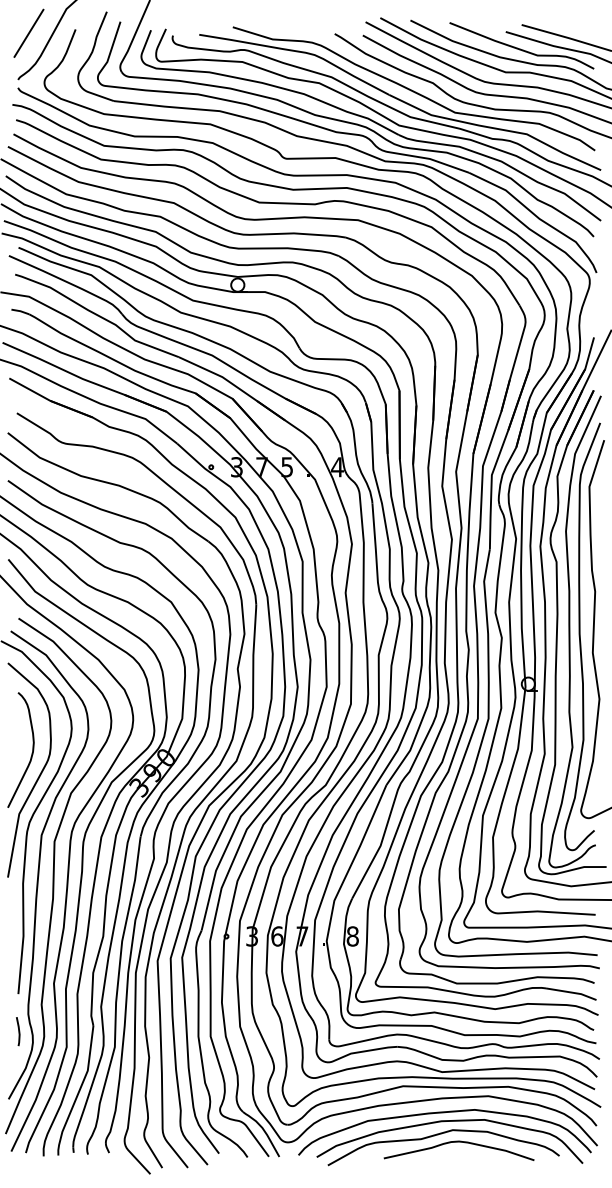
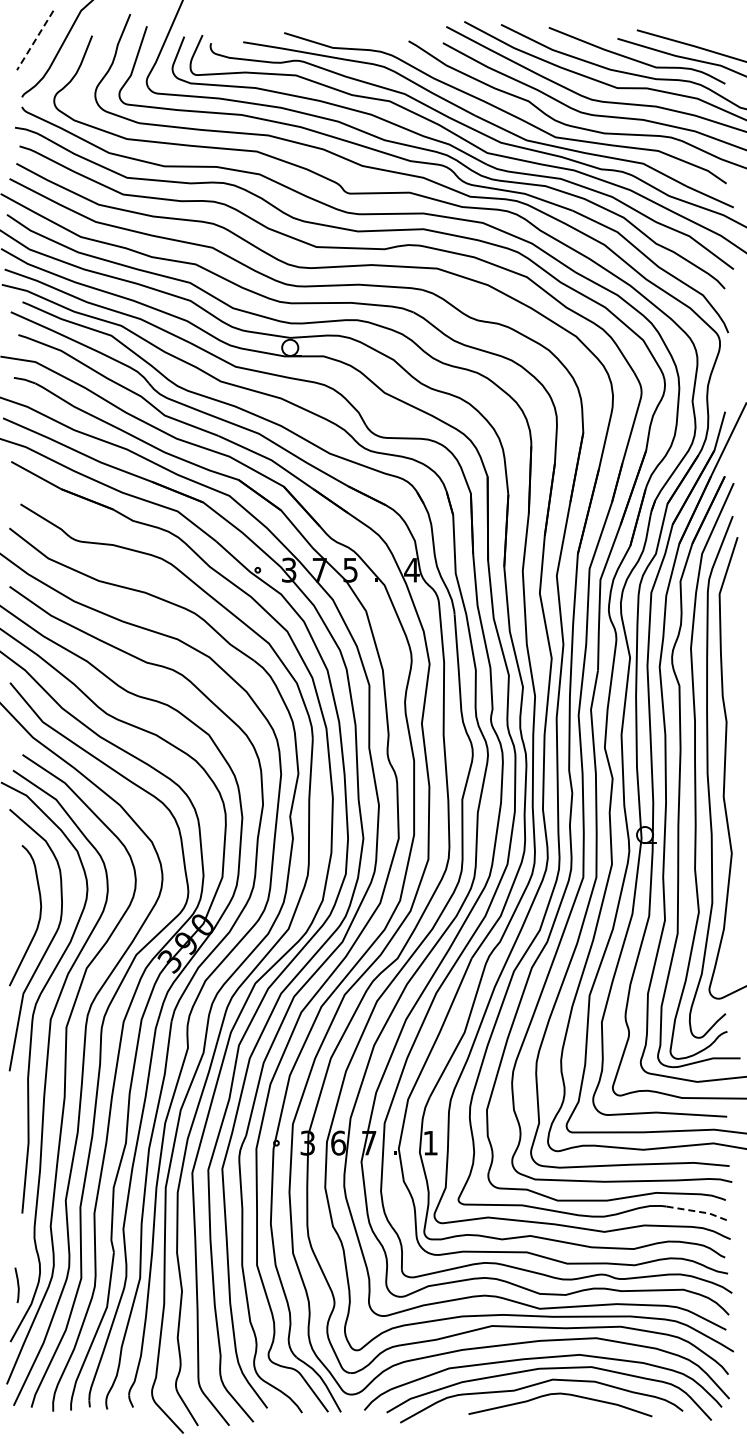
line: (29, 33) -> (35, 40), solid -> dashed
text: (352, 935) -> (430, 1142), 8 -> 1
line: (572, 992) -> (698, 1211), solid -> dashed
line: (18, 1030) -> (17, 1284), moved

